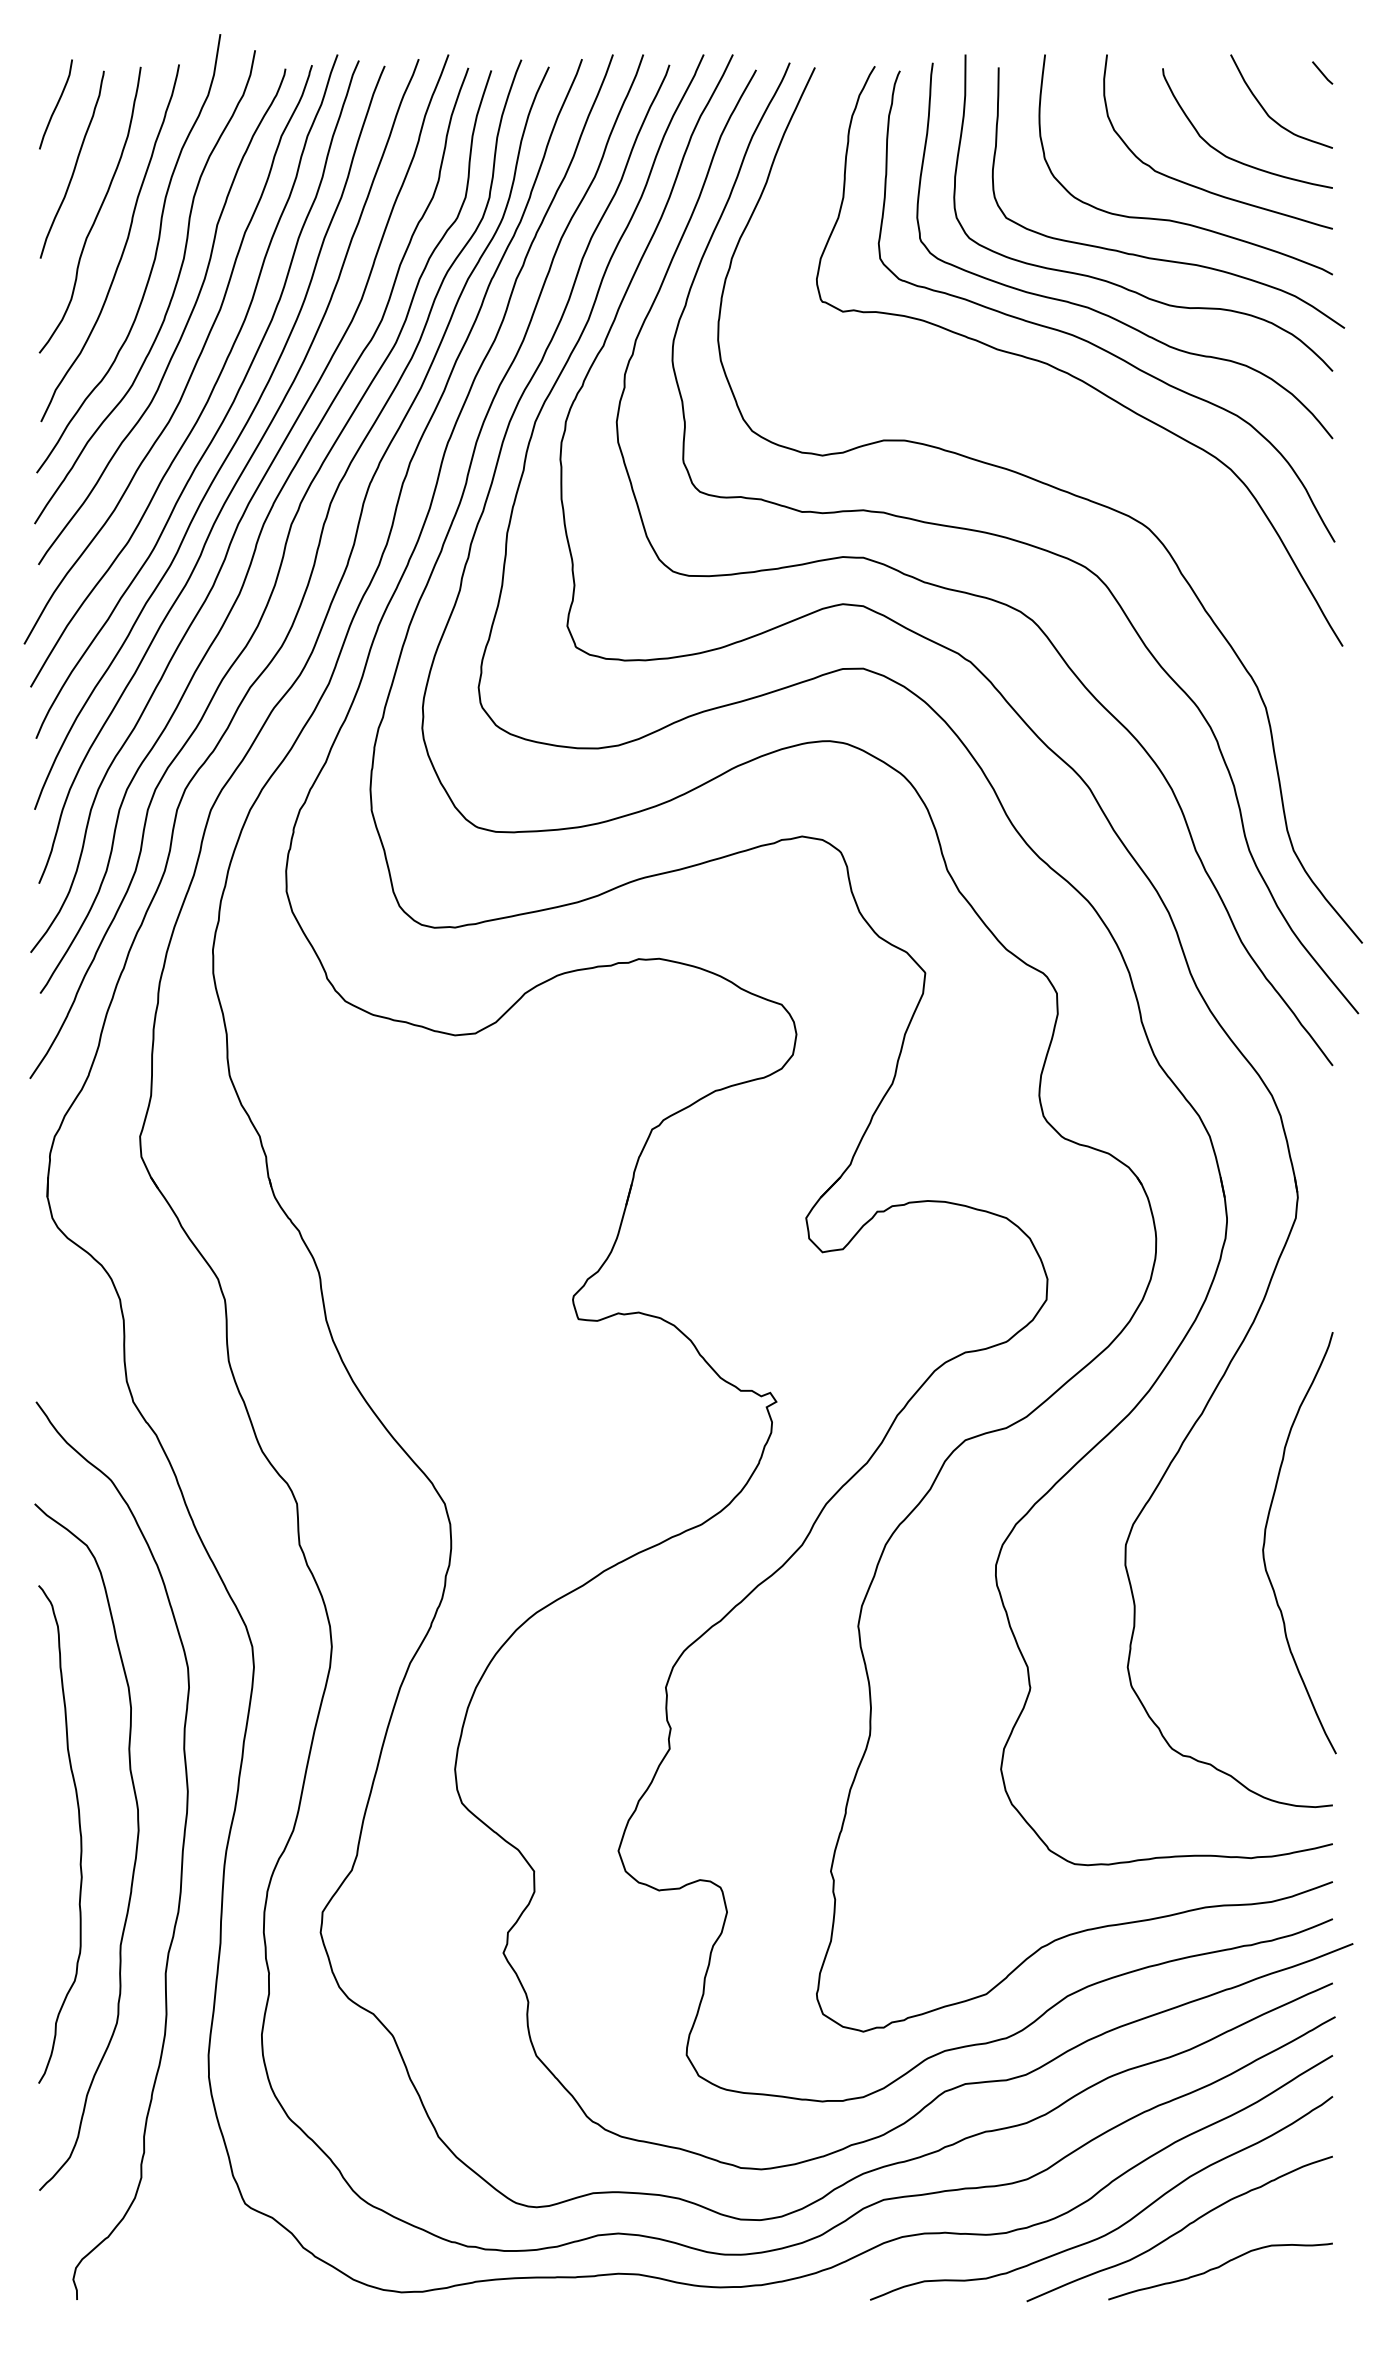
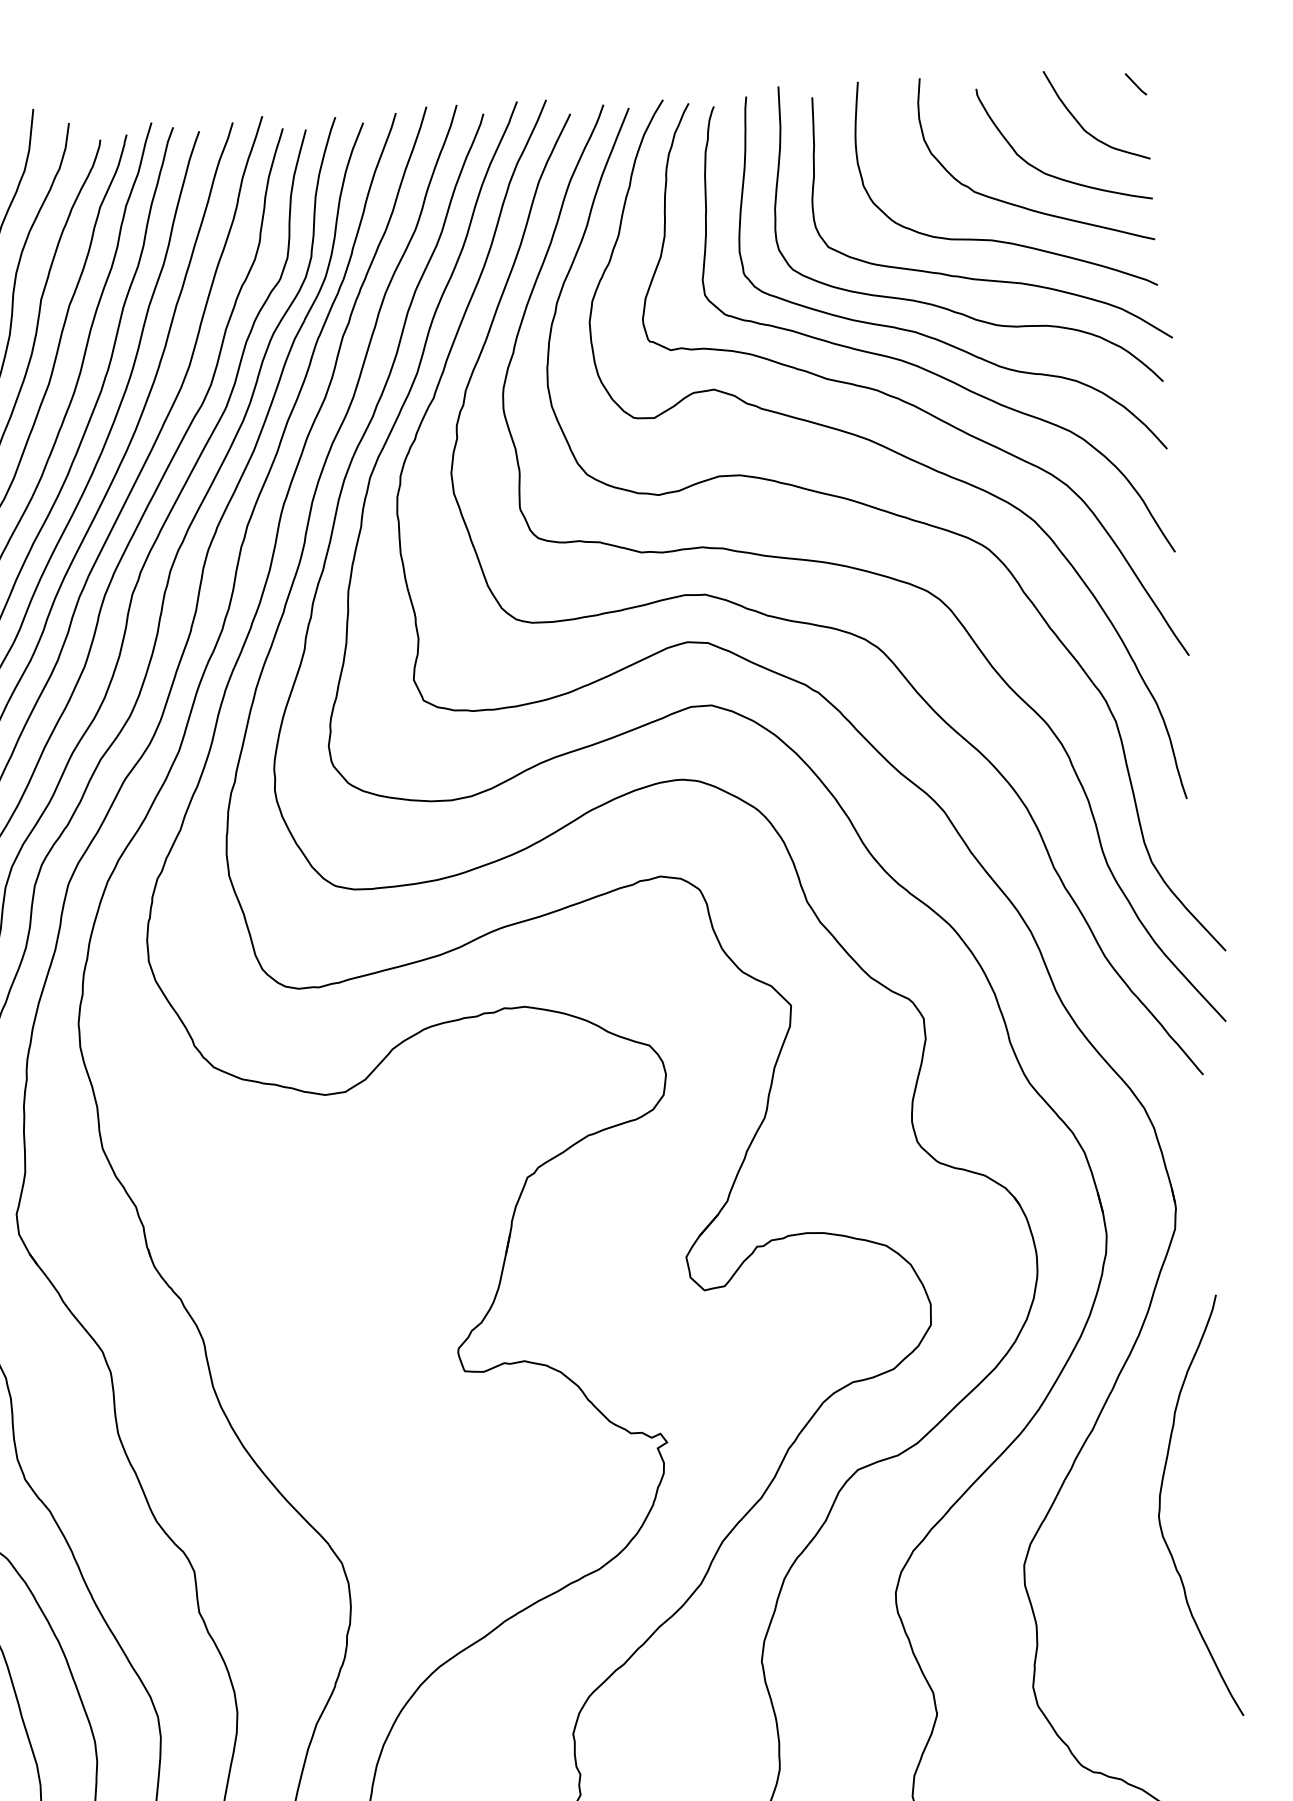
curve: (1050, 421) -> (884, 447), added
curve: (1265, 1543) -> (1160, 1509), moved

